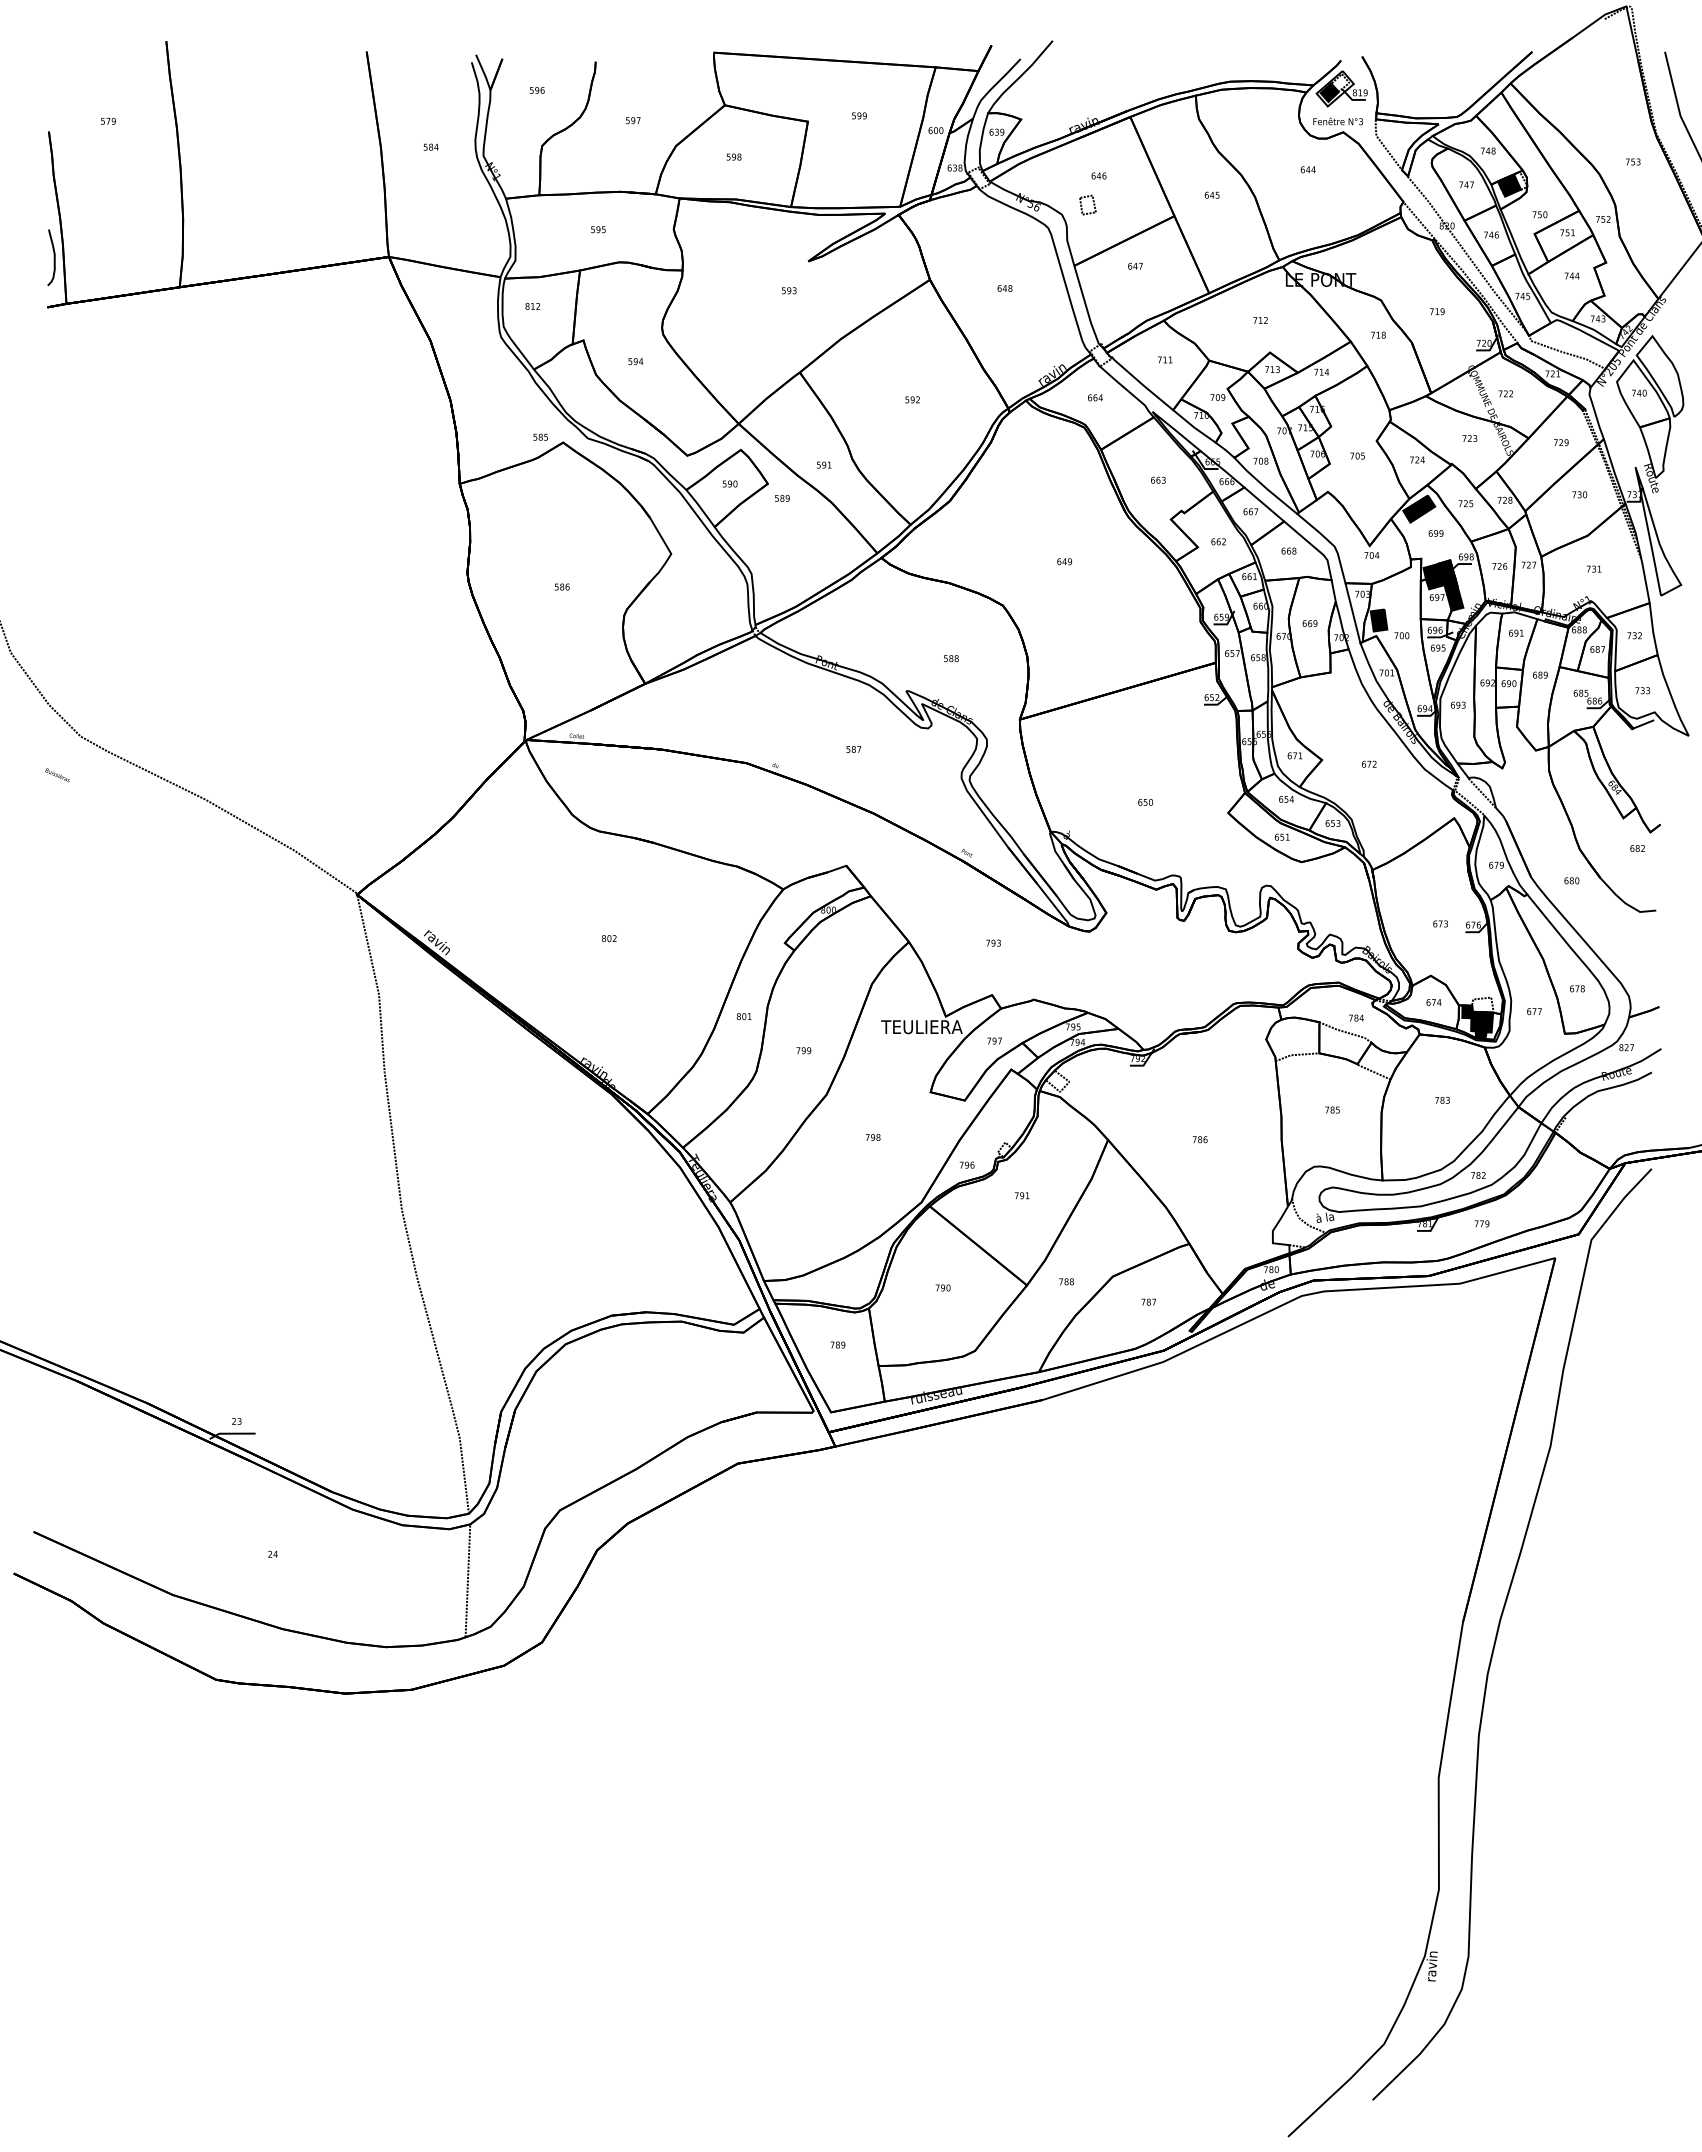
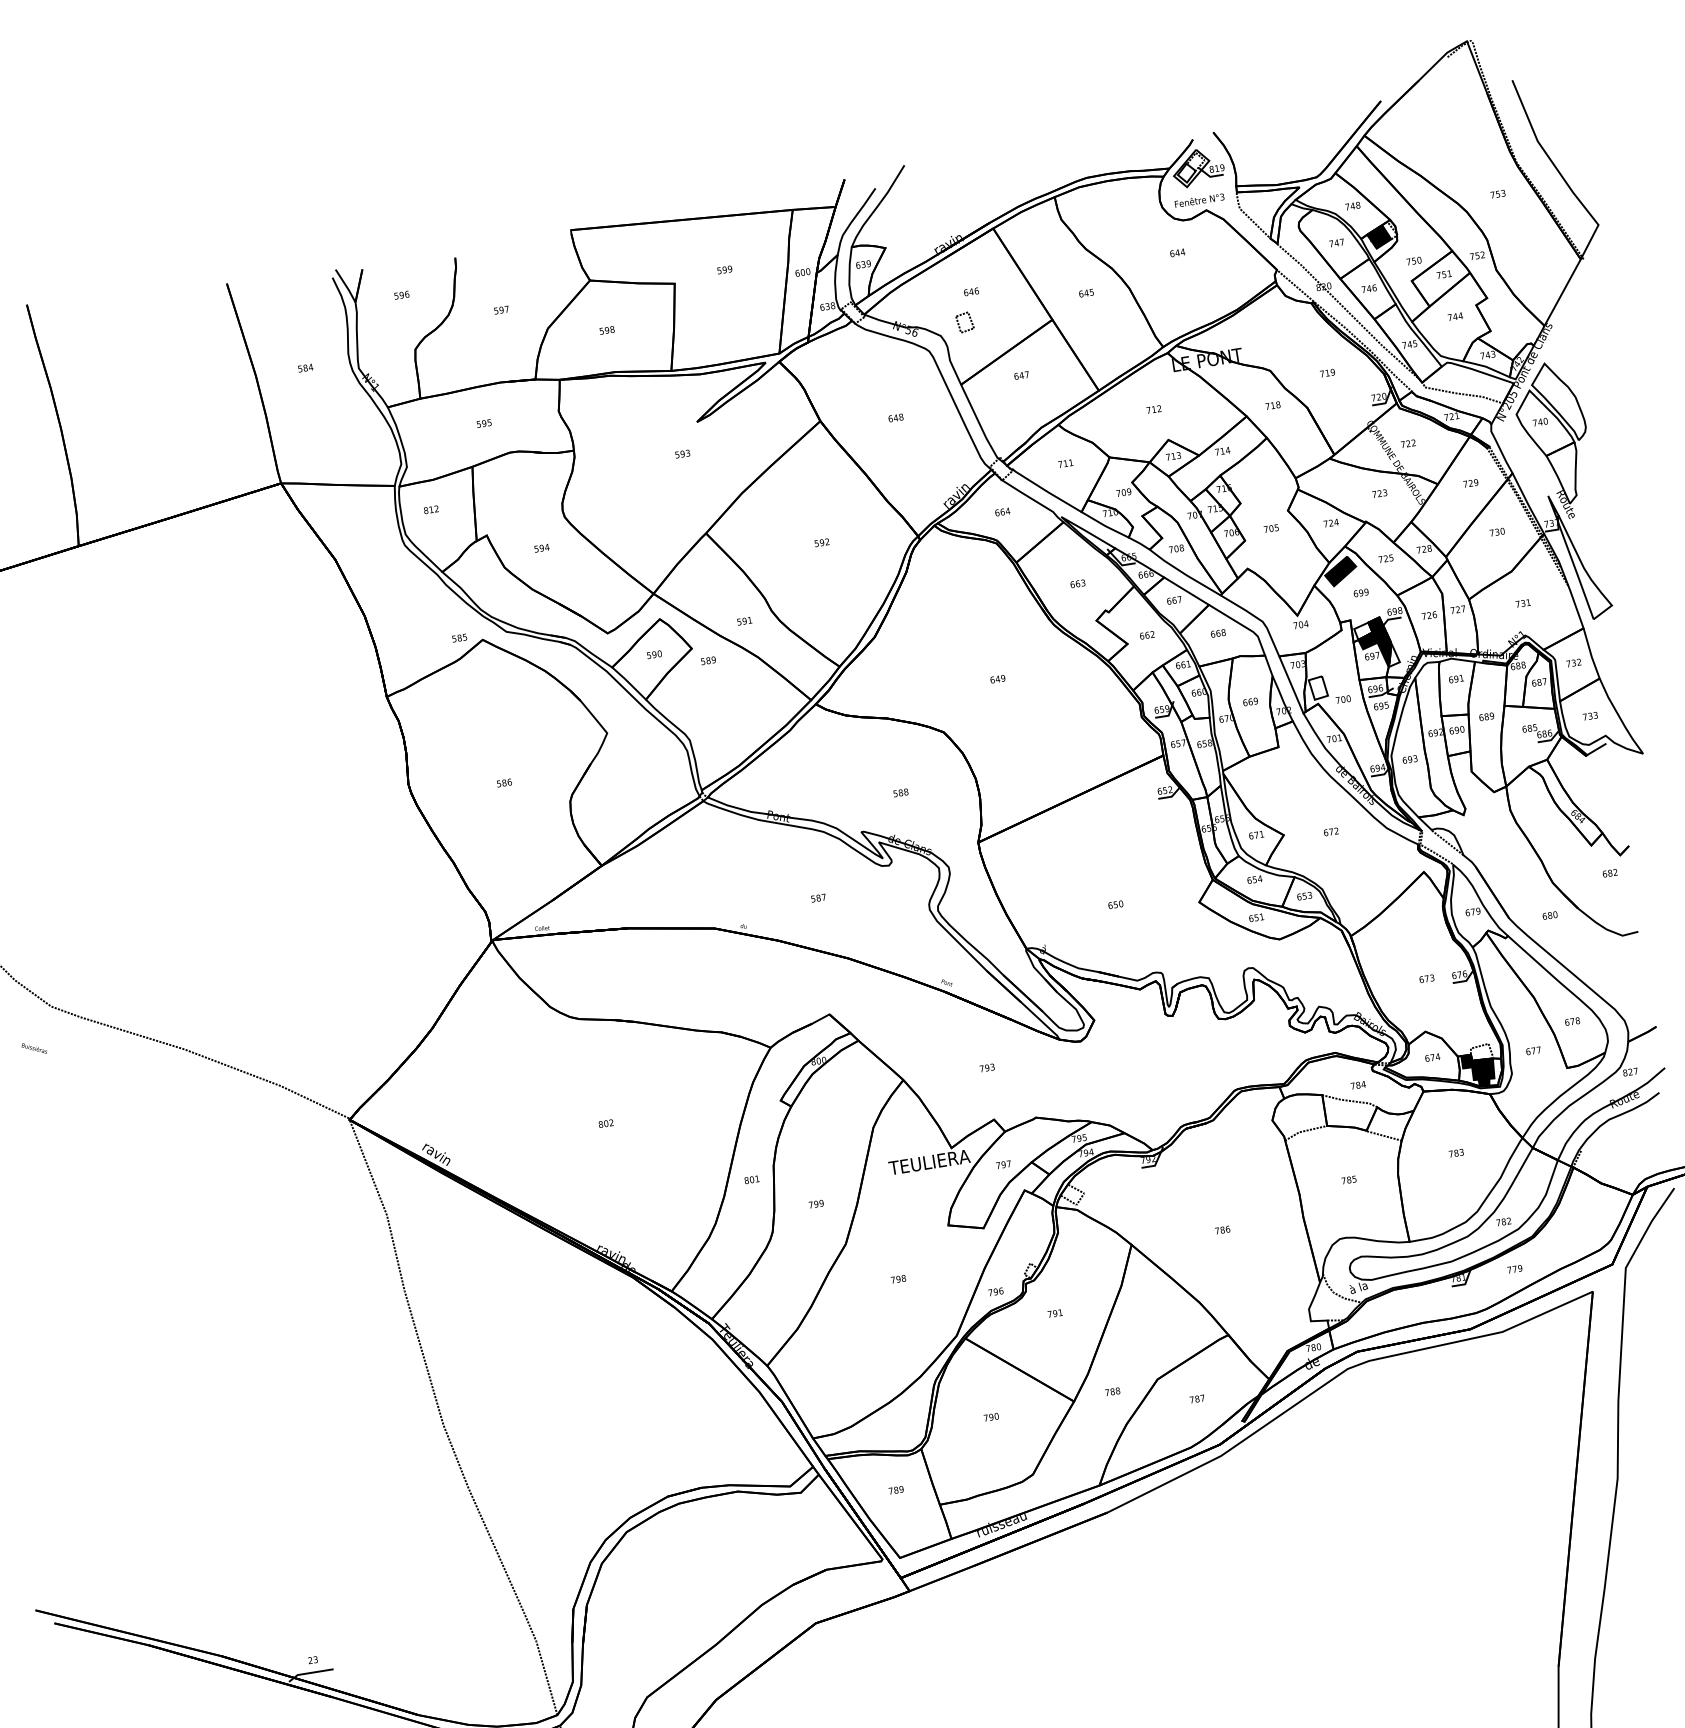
fill: (1329, 92) -> (1186, 173), removed
fill: (1432, 571) -> (1363, 631), removed
fill: (1457, 598) -> (1392, 653), removed
fill: (1378, 620) -> (1317, 688), removed

